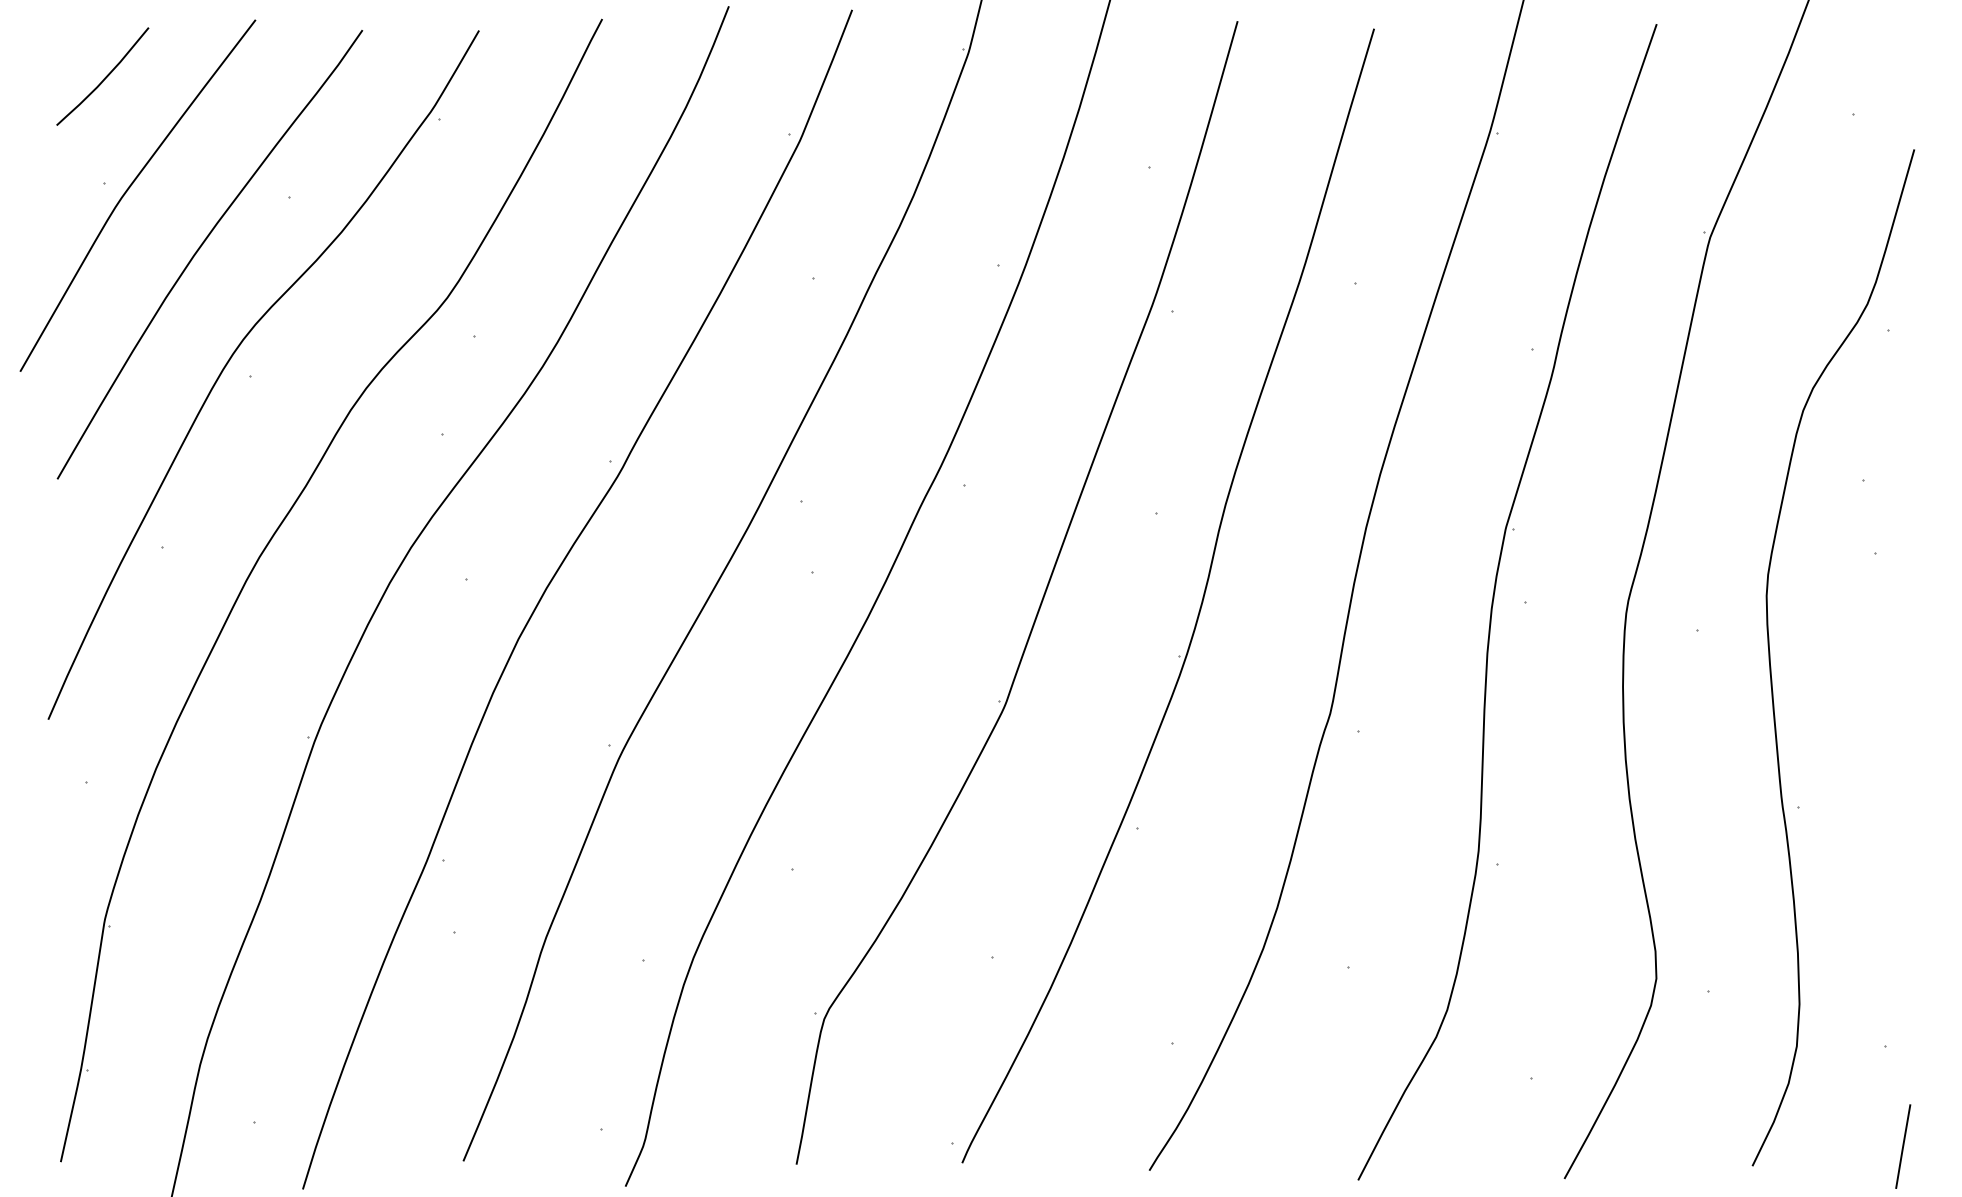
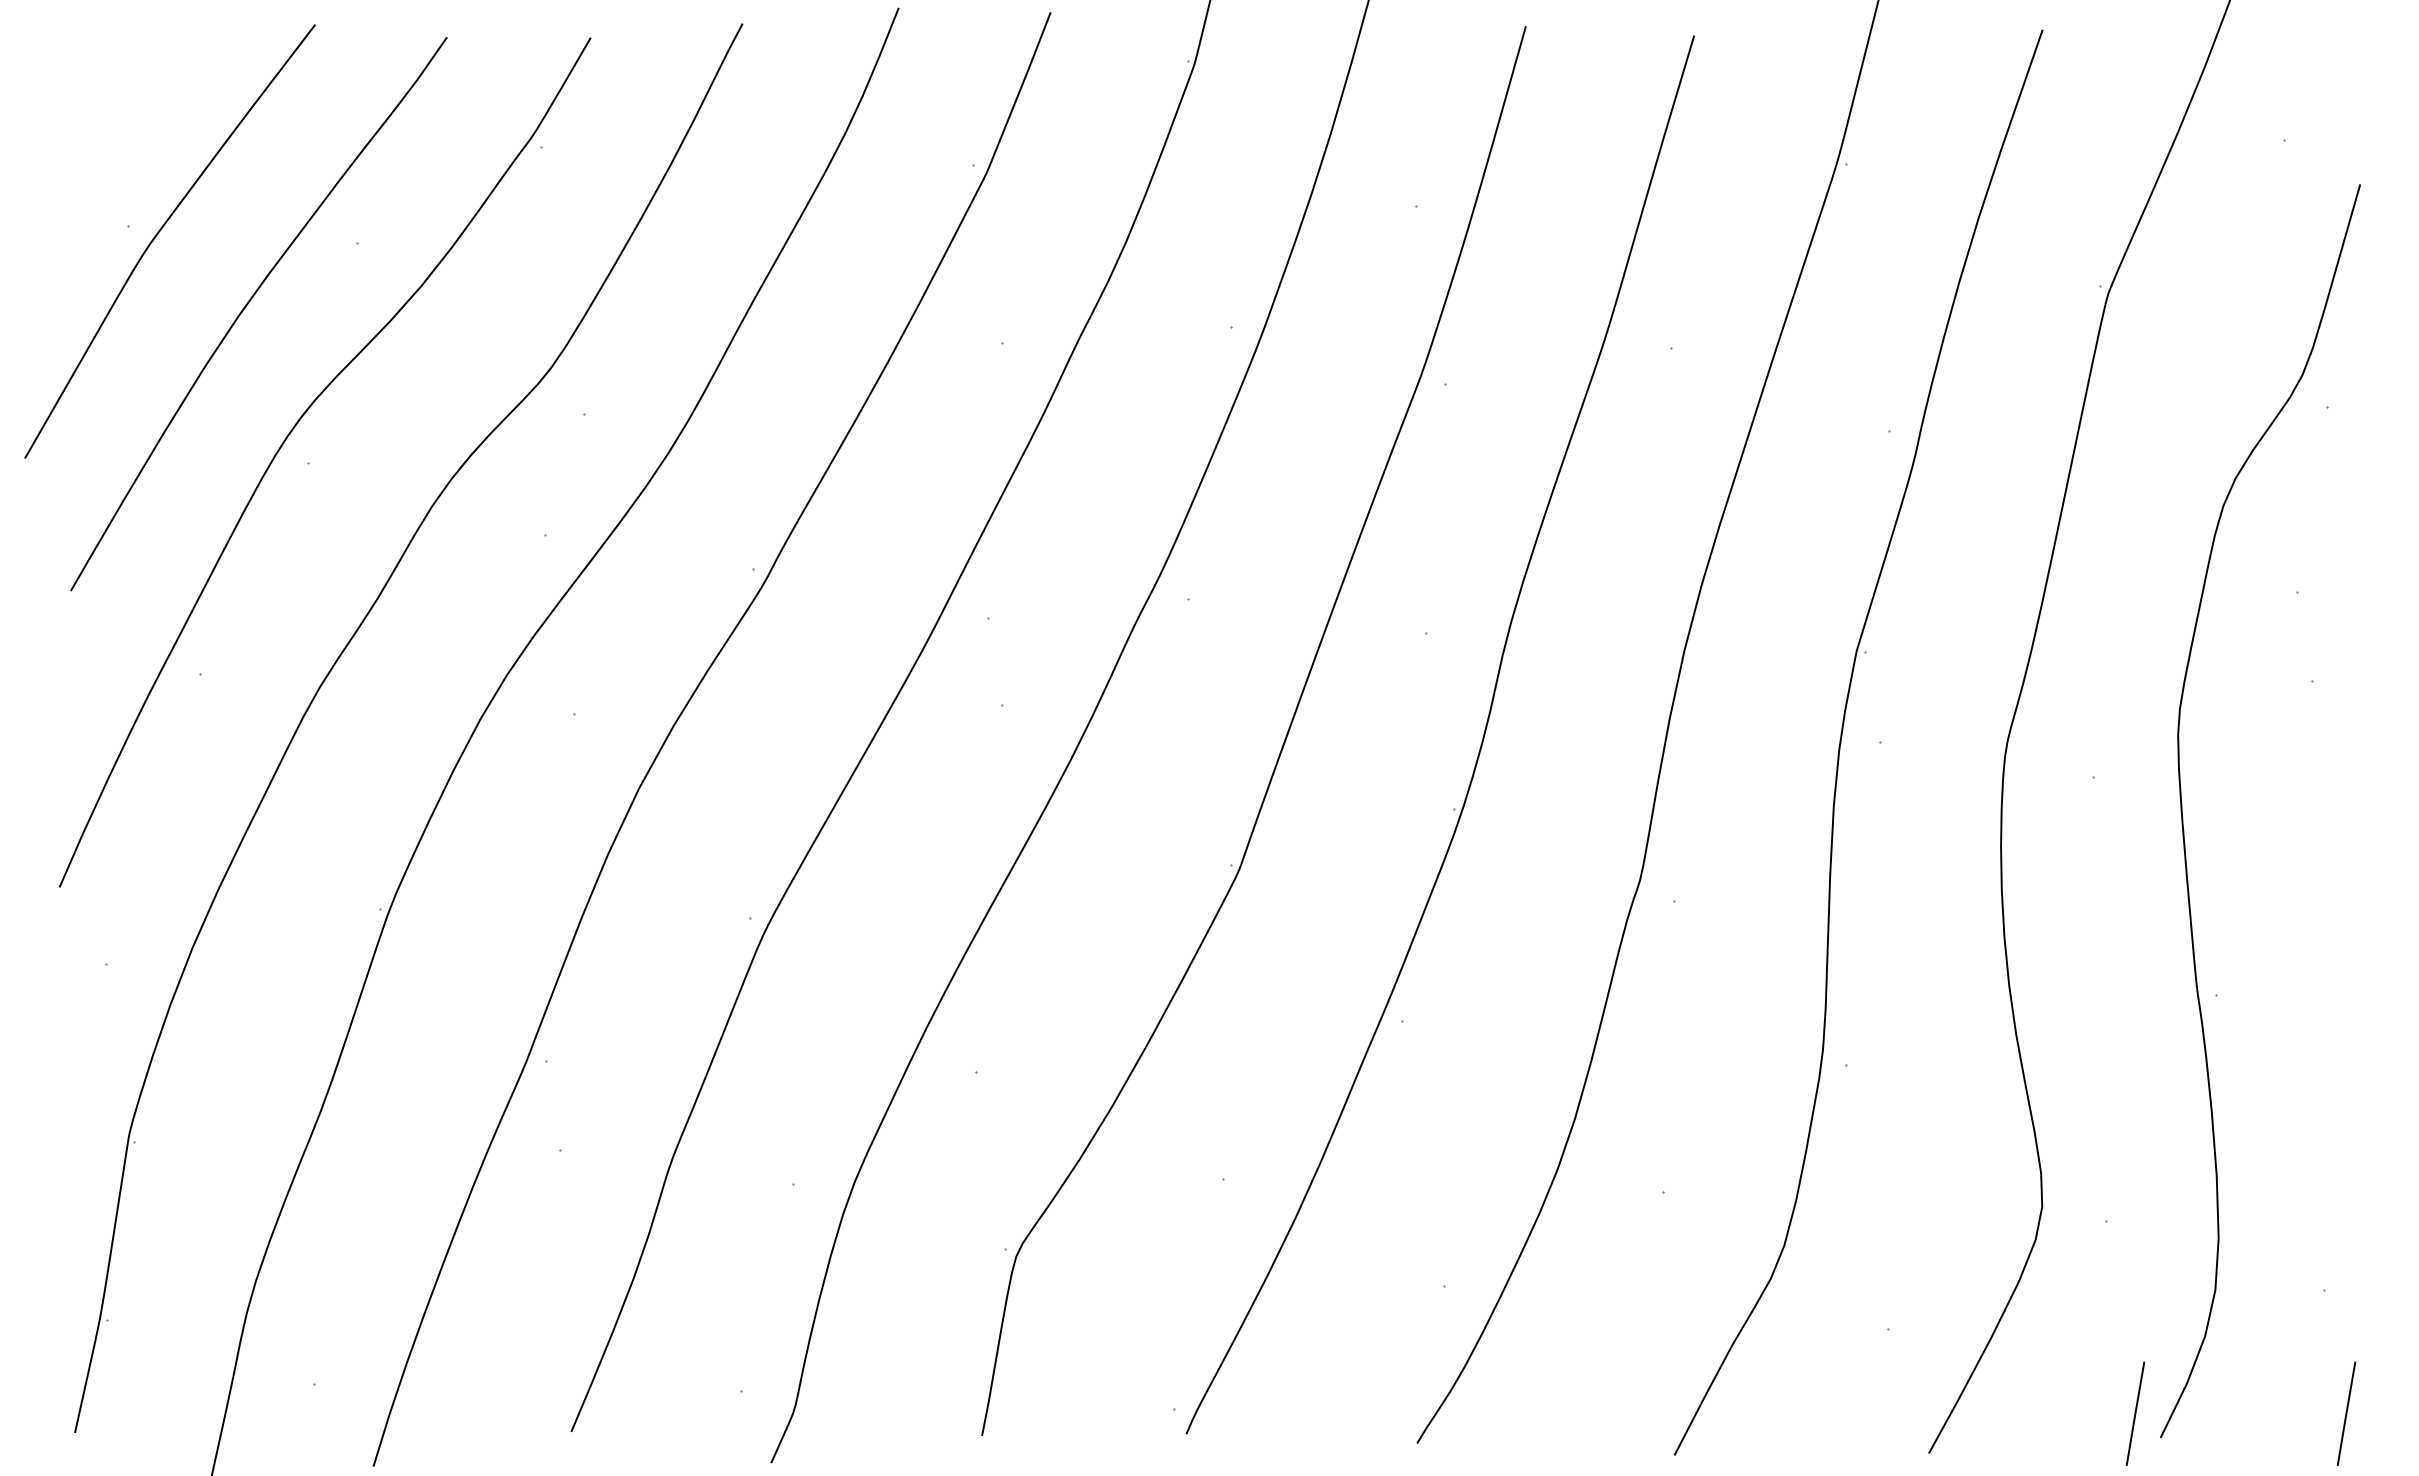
curve: (104, 78) -> (128, 96), removed
line: (1732, 1146) -> (2135, 1413), added

